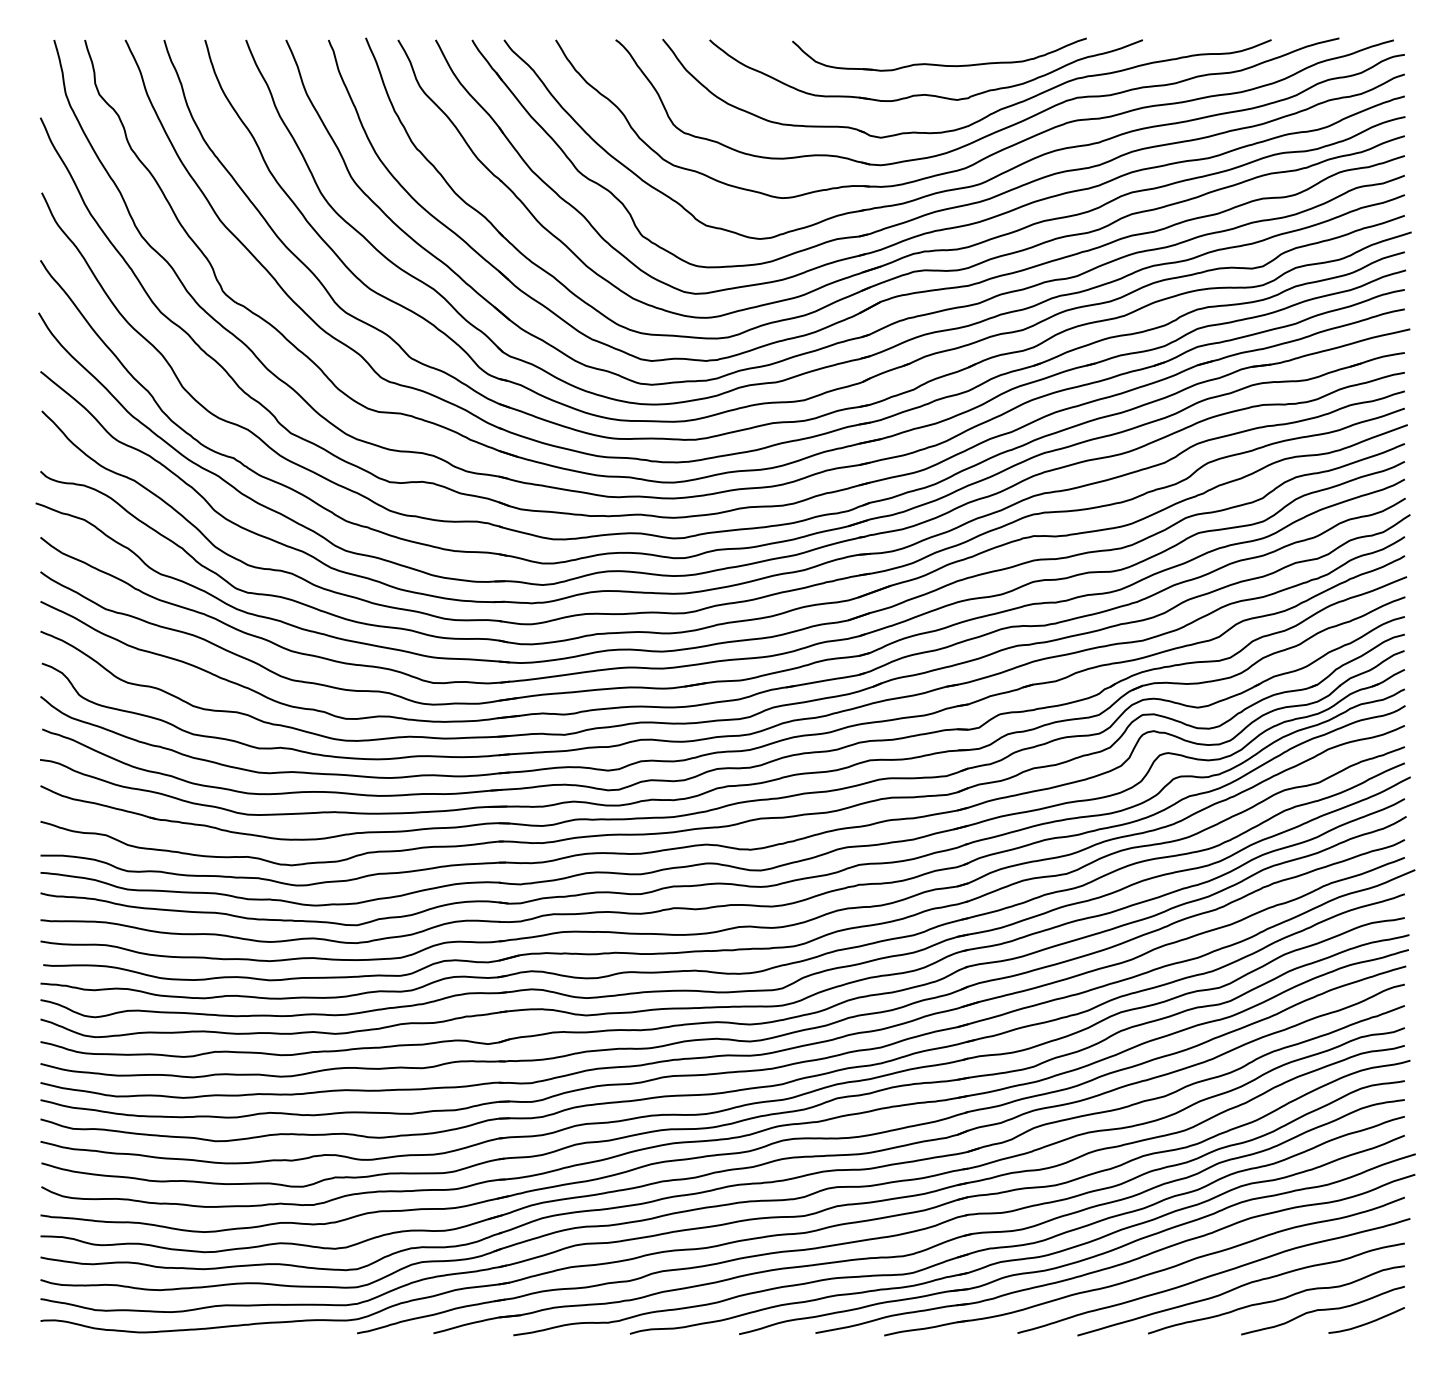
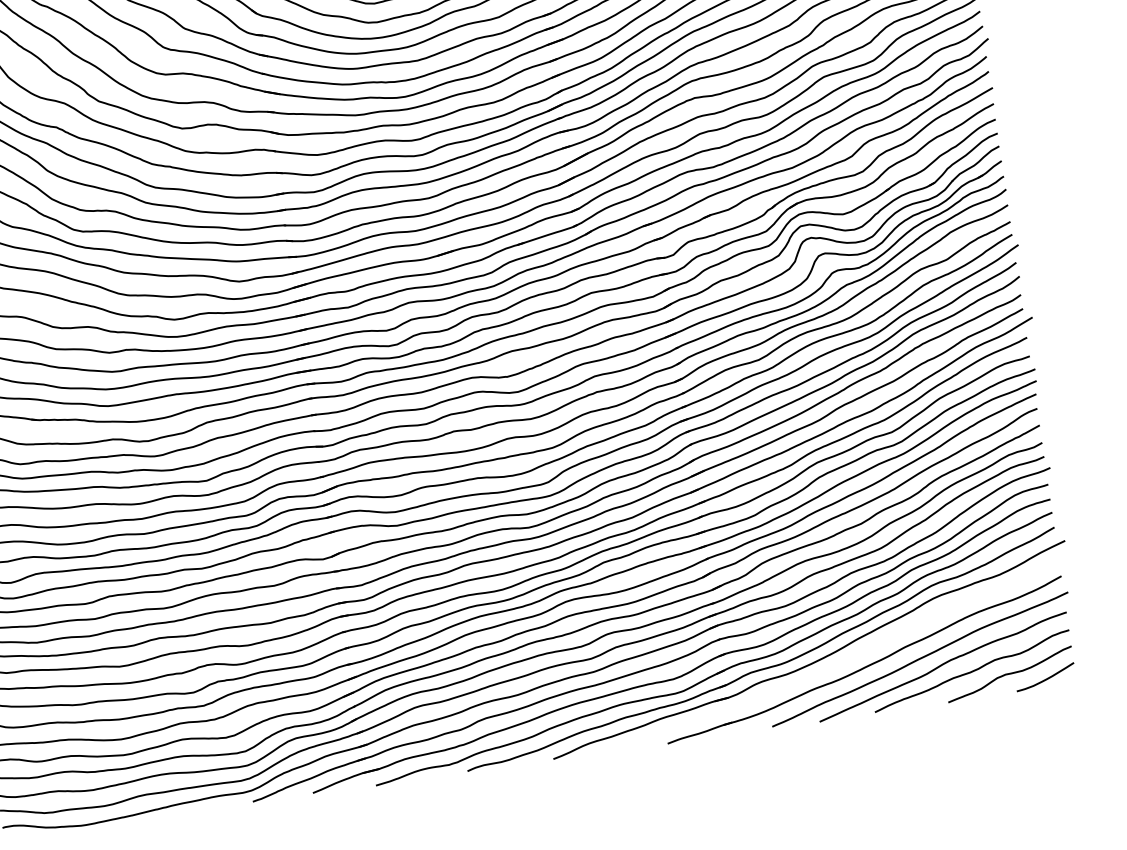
part: (1119, 1263) -> (844, 660), removed

